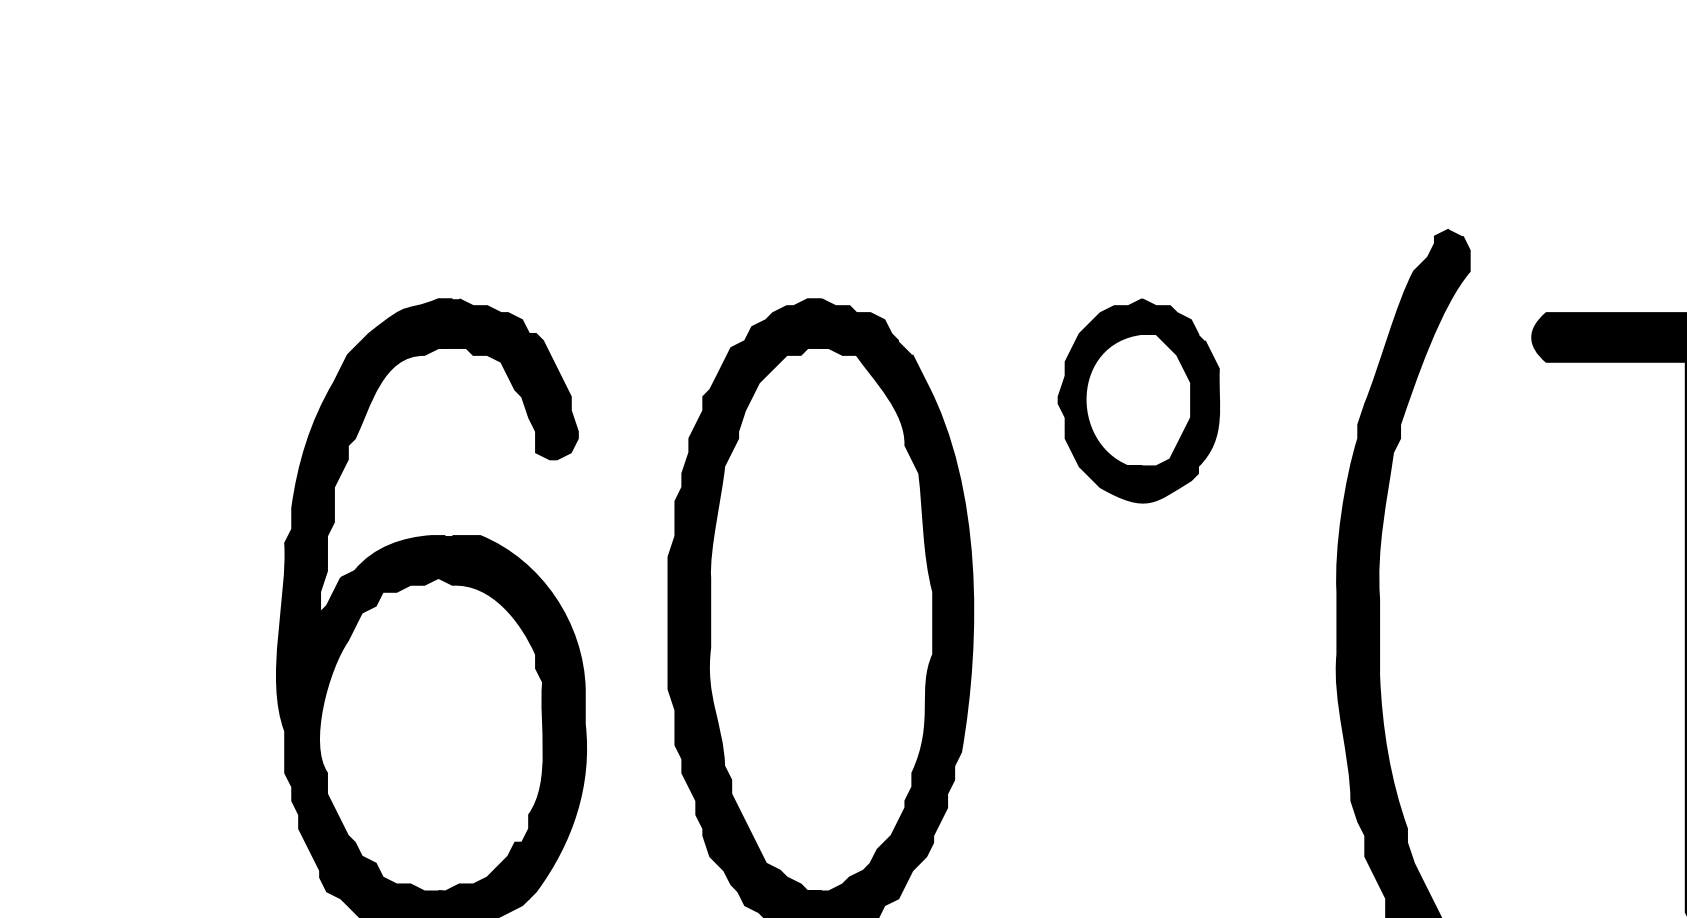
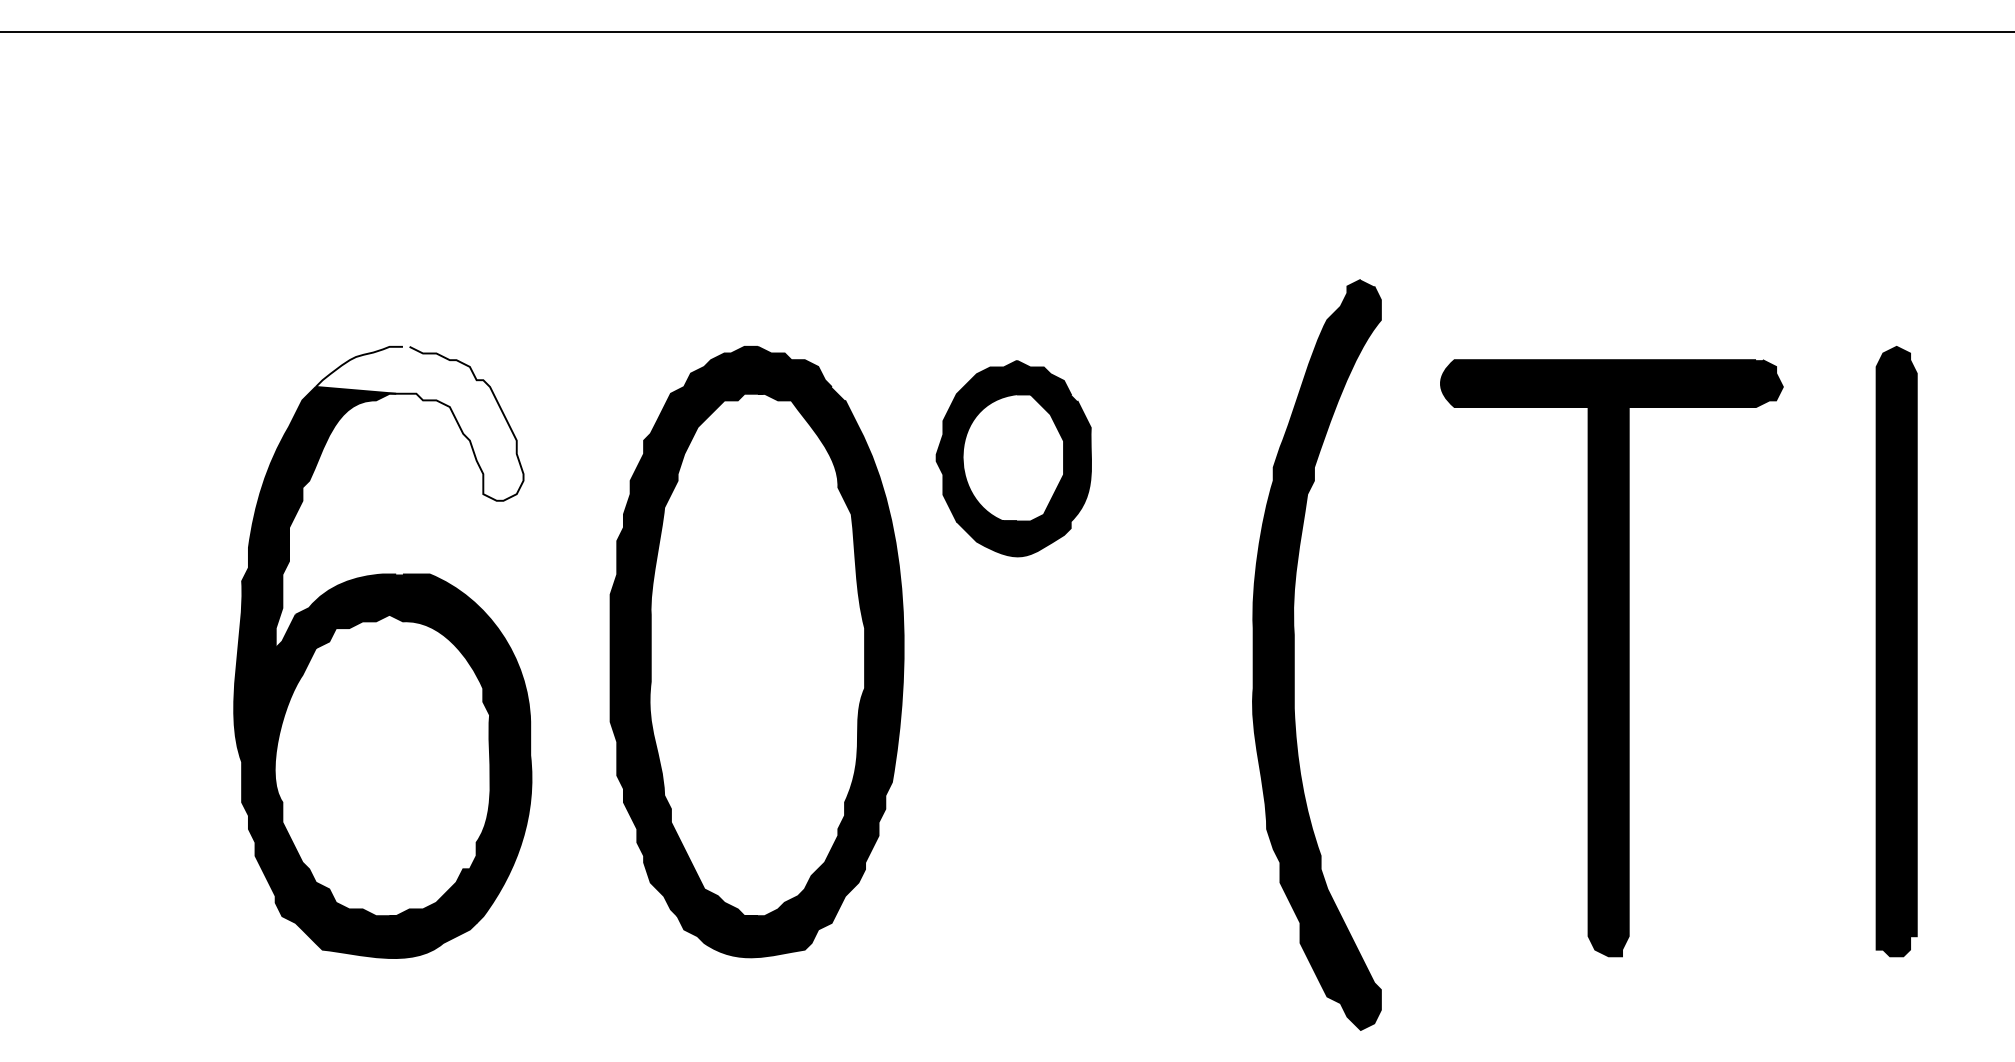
fill: (469, 378) -> (419, 423), removed
part: (1138, 400) -> (1013, 458), moved

